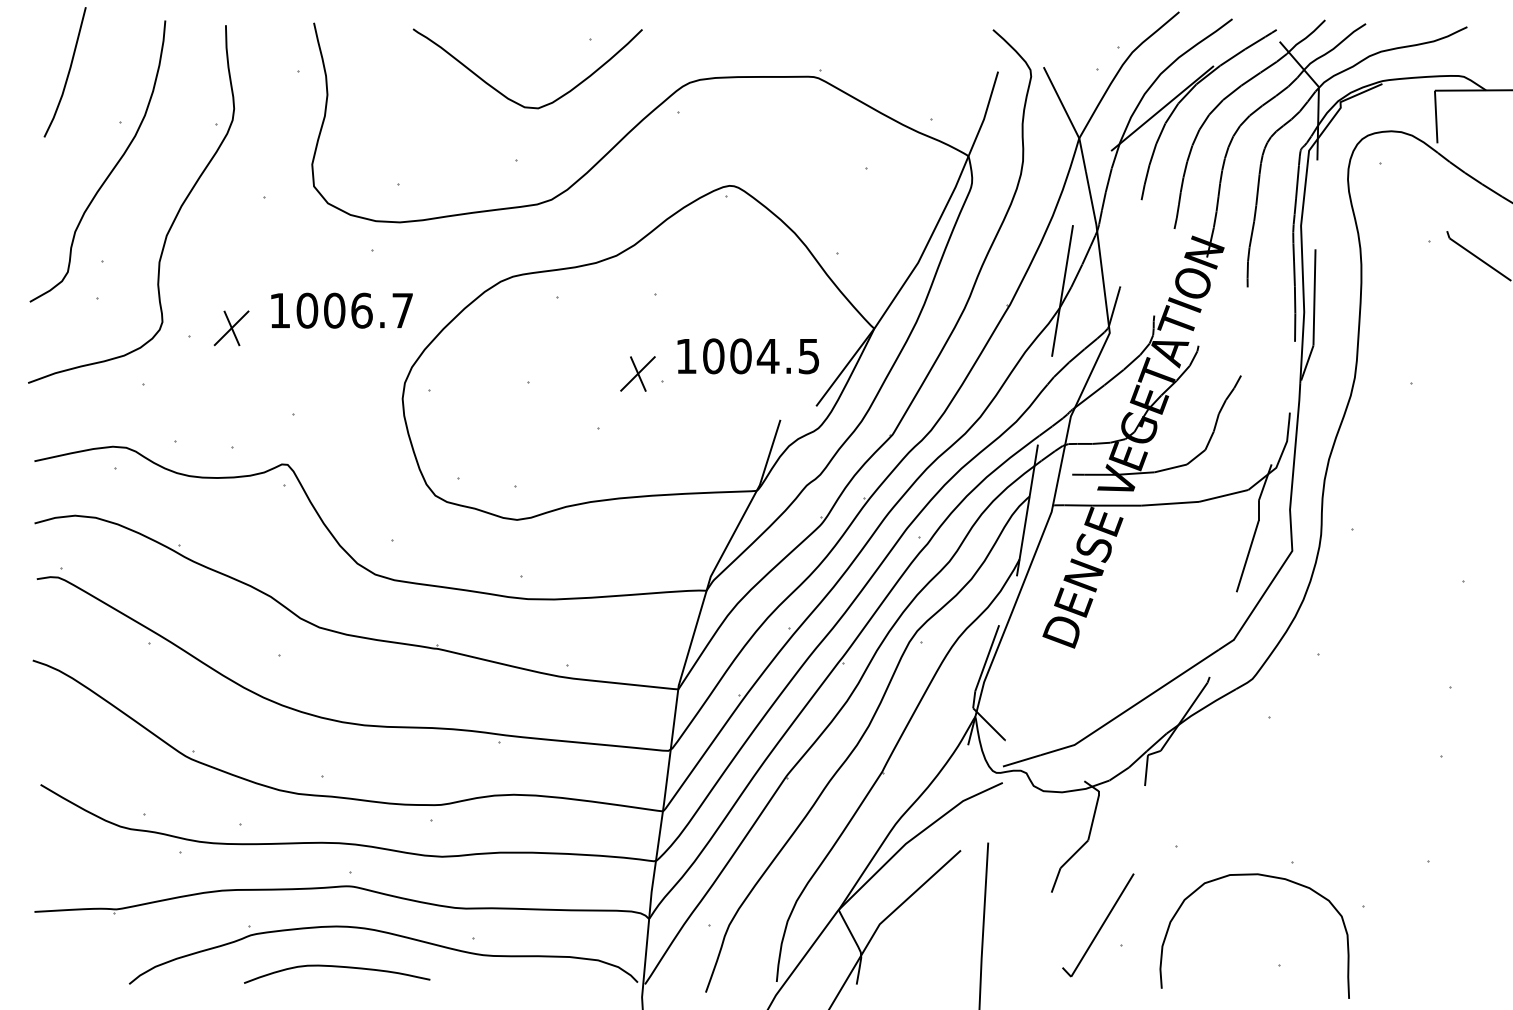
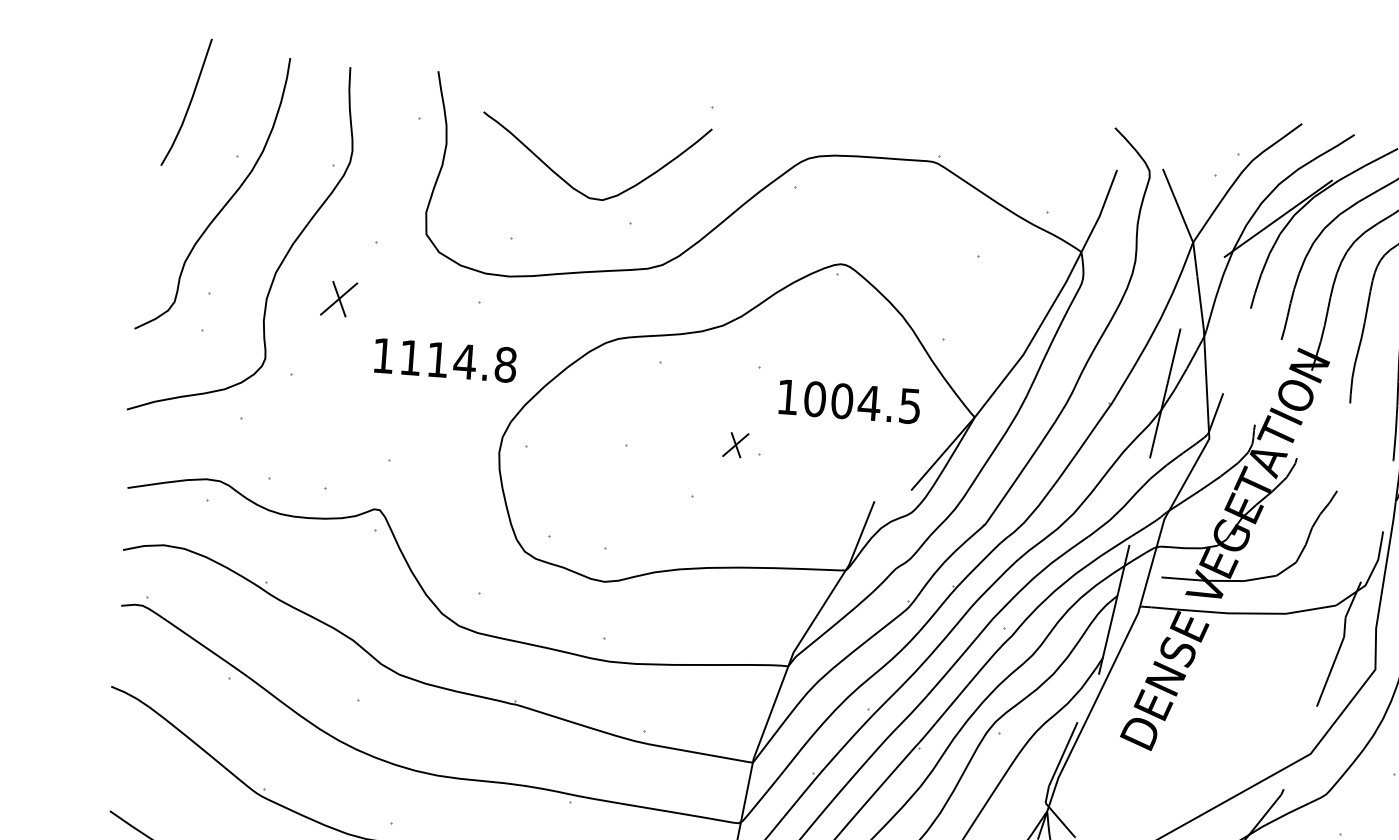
curve: (510, 98) -> (575, 188), moved
text: (354, 310) -> (457, 361), 1006.7 -> 1114.8
part: (231, 328) -> (338, 299), moved
part: (747, 356) -> (848, 401), moved
part: (637, 373) -> (735, 444), size x0.7

